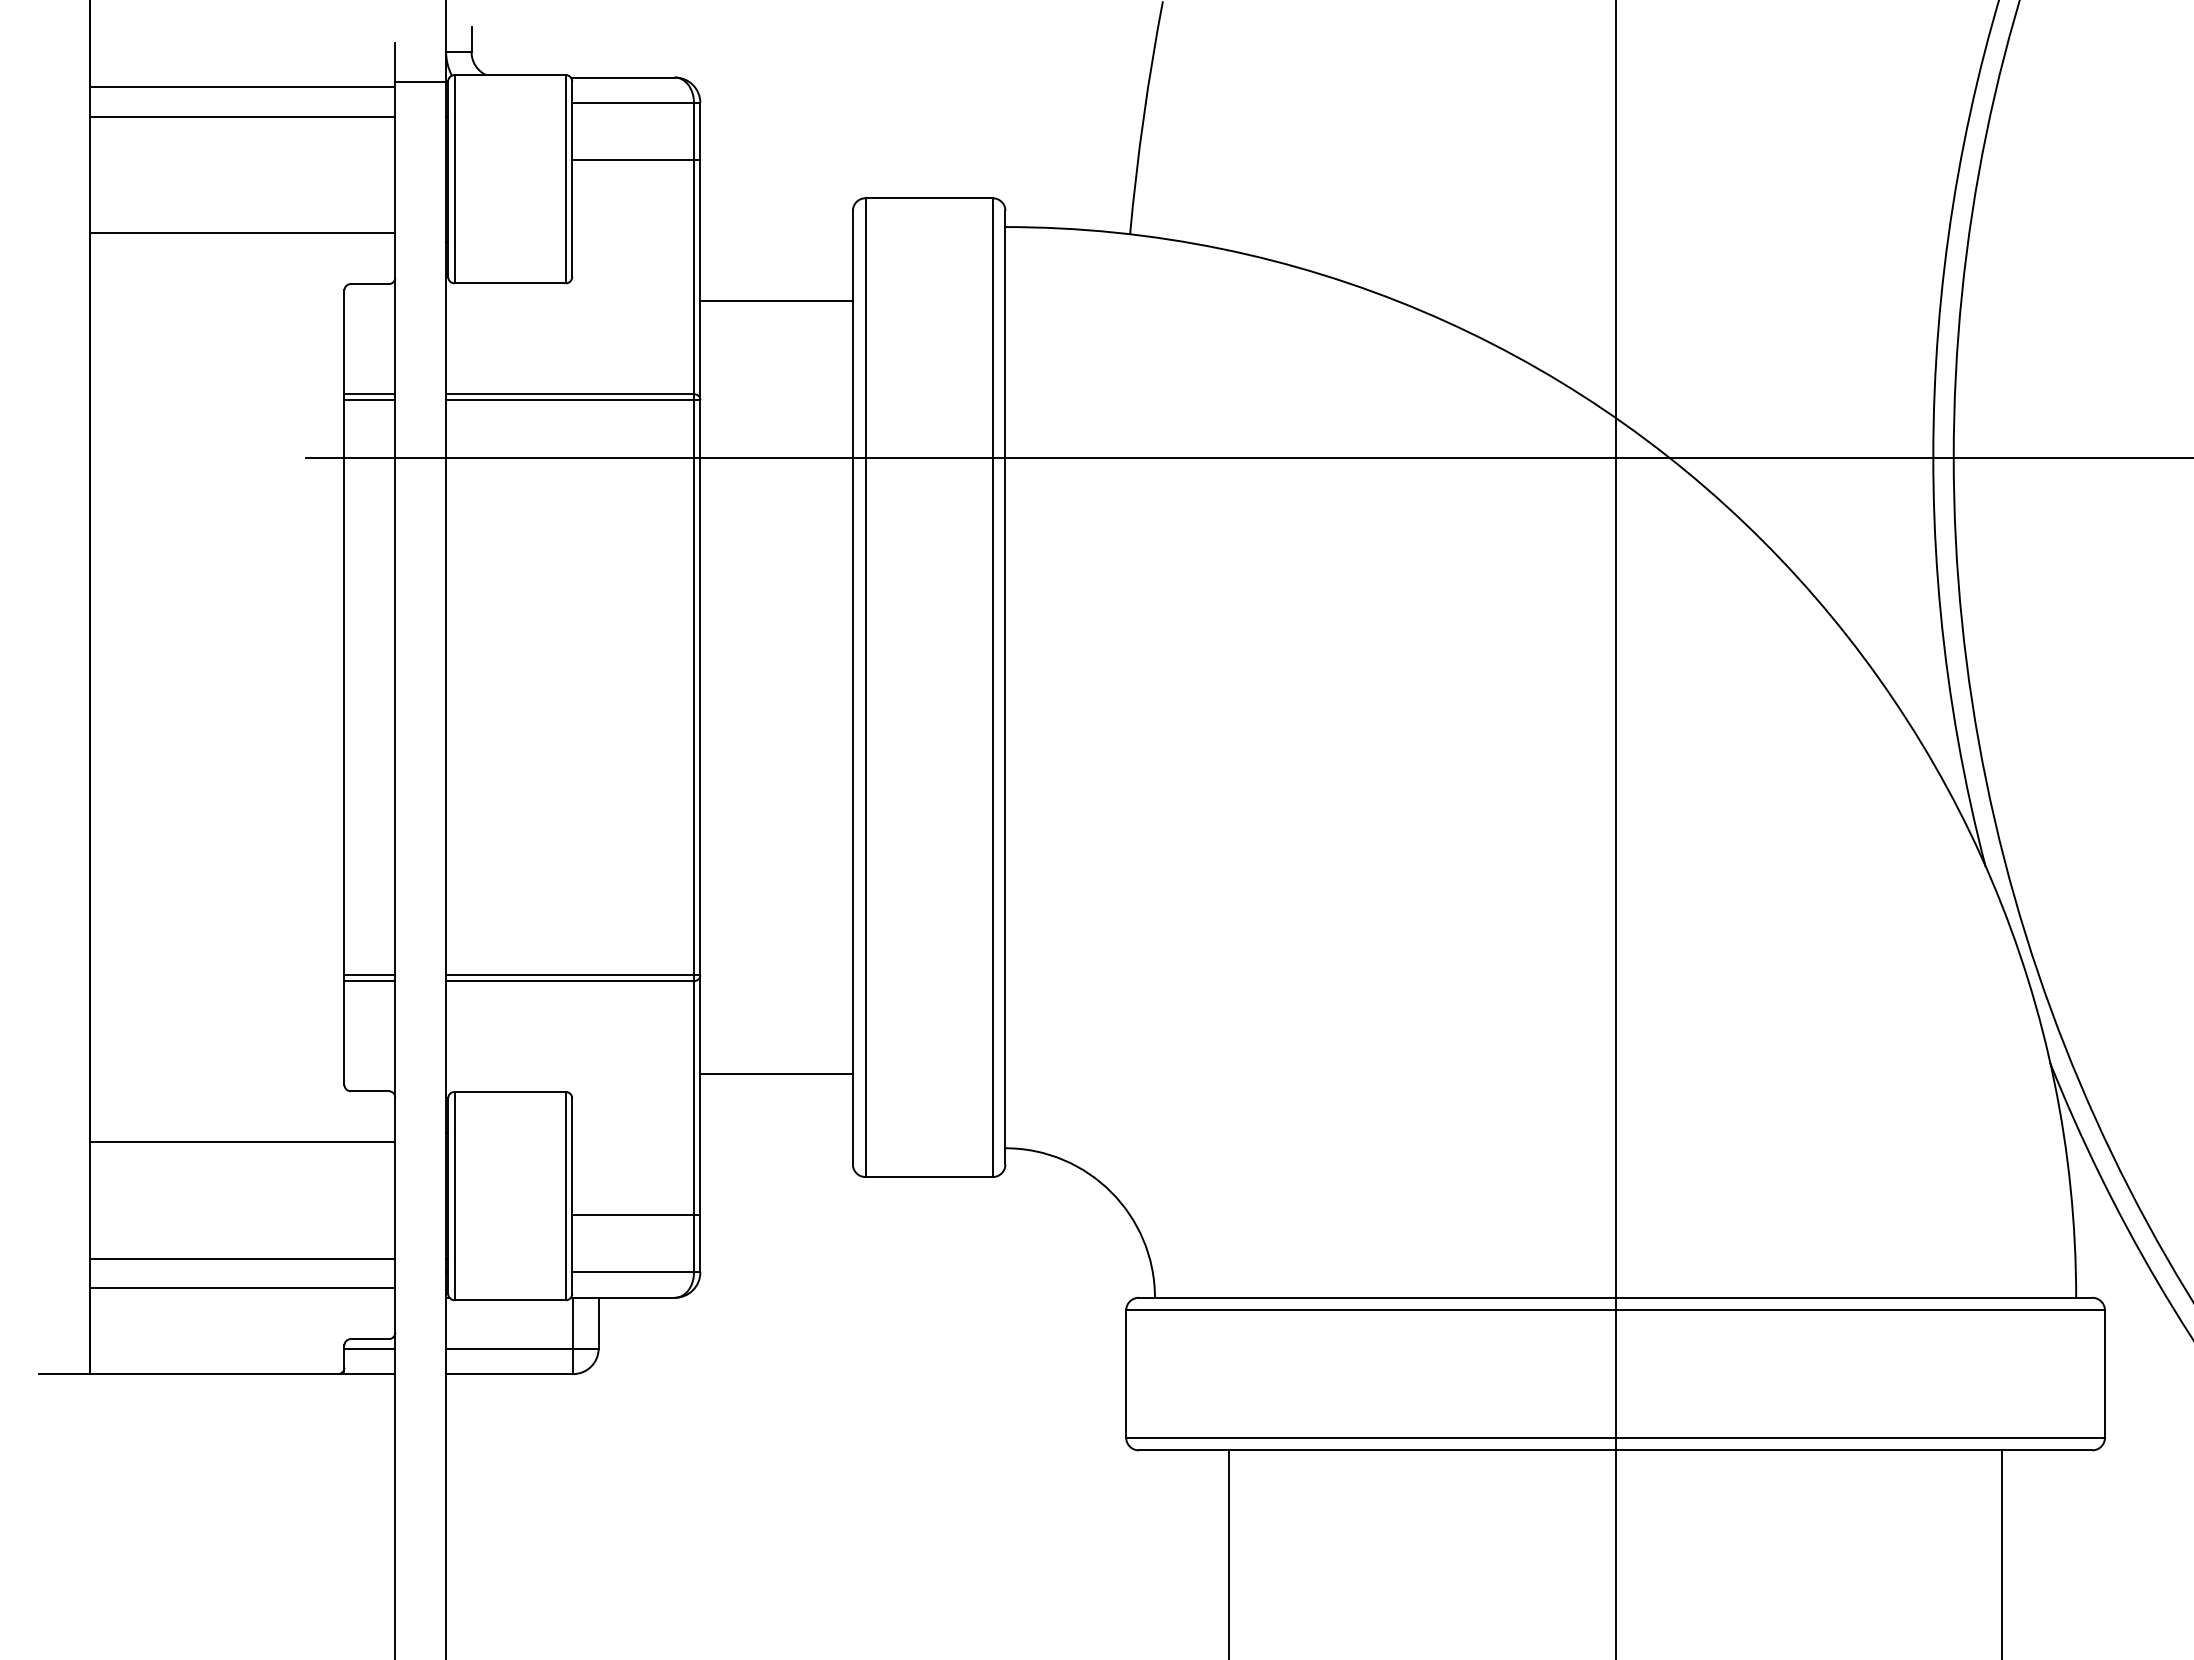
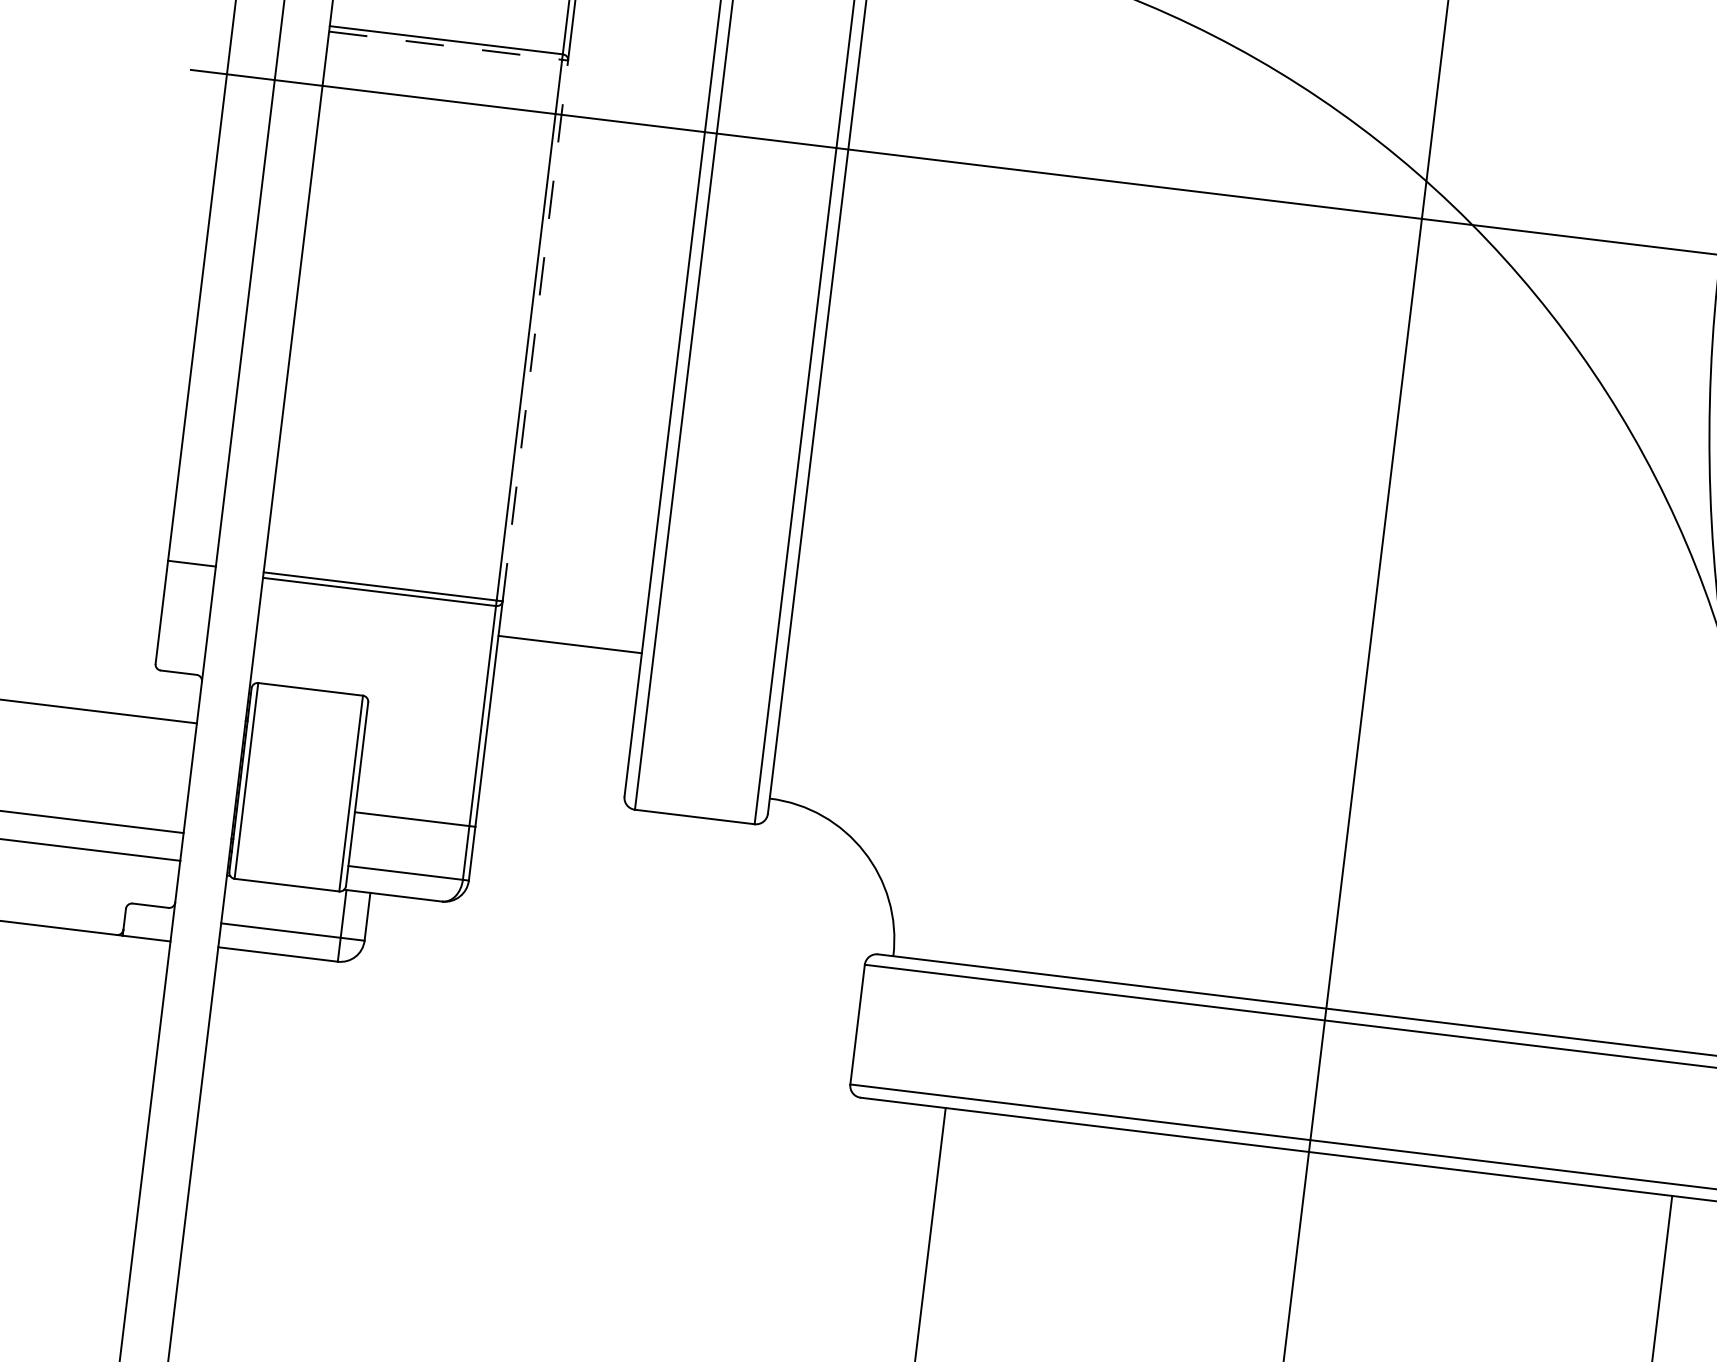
line: (369, 394) -> (257, 17), removed
line: (369, 400) -> (257, 23), removed
line: (570, 400) -> (445, 46), solid -> dashed
line: (700, 687) -> (535, 330), solid -> dashed
line: (369, 981) -> (190, 569), removed
line: (776, 1074) -> (570, 644), moved
line: (369, 1348) -> (149, 914), removed

